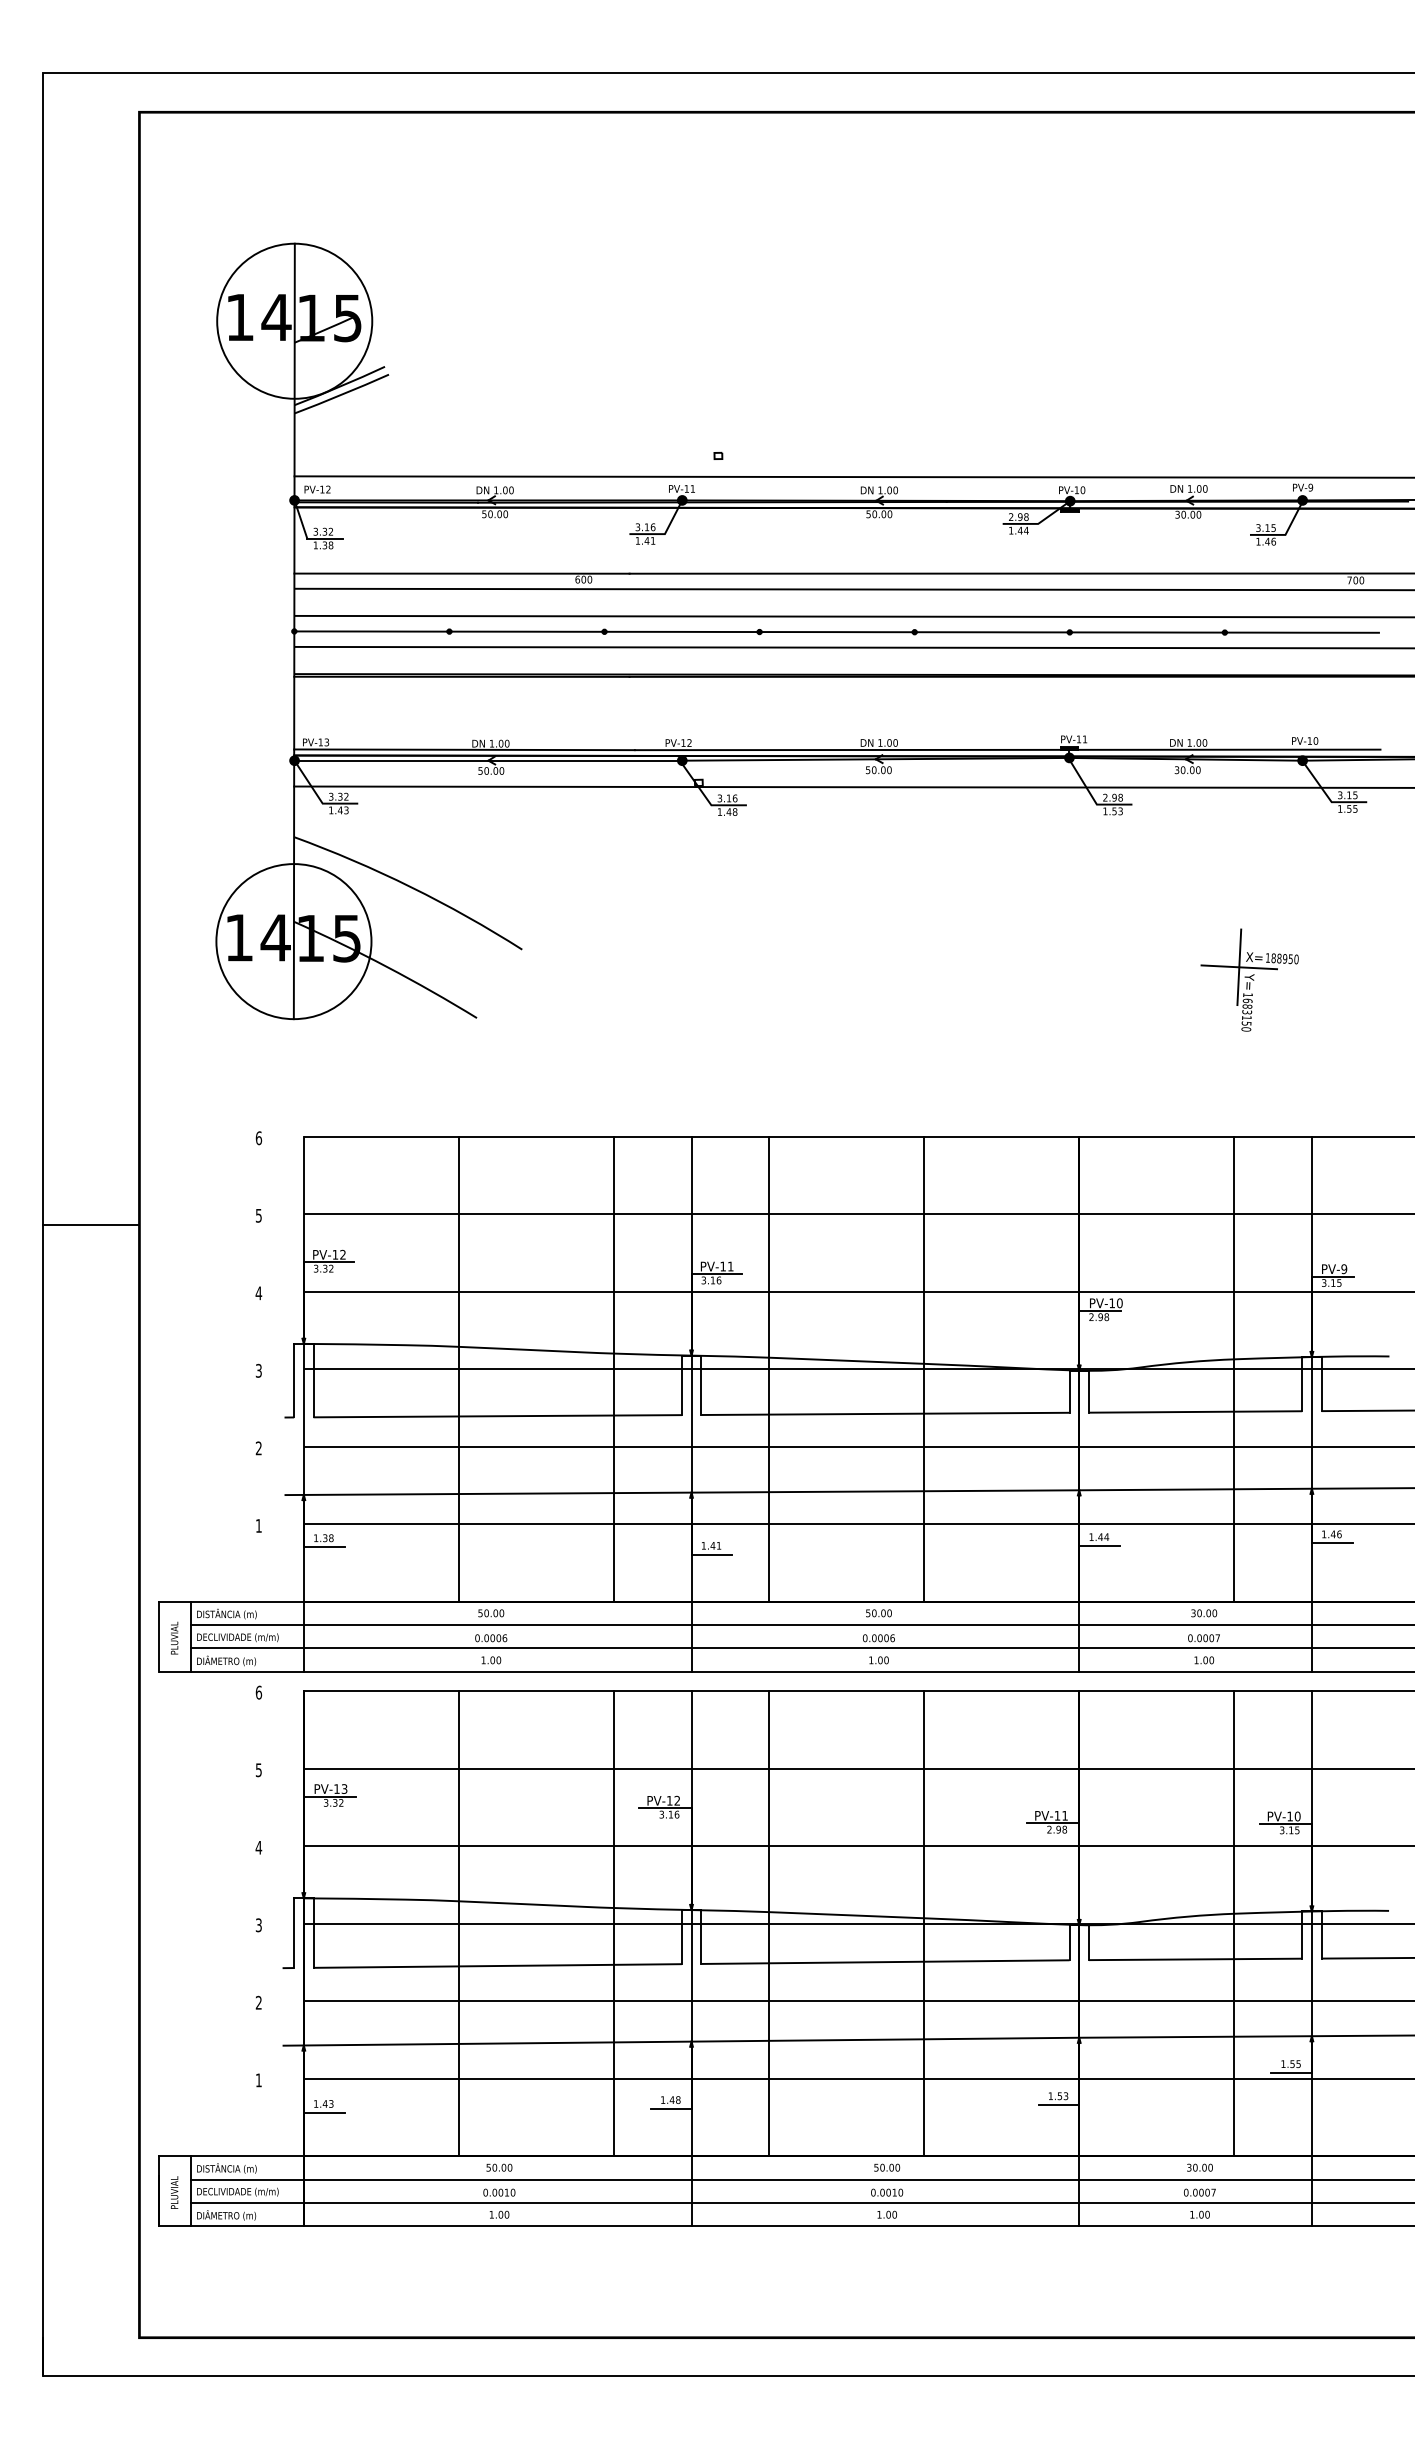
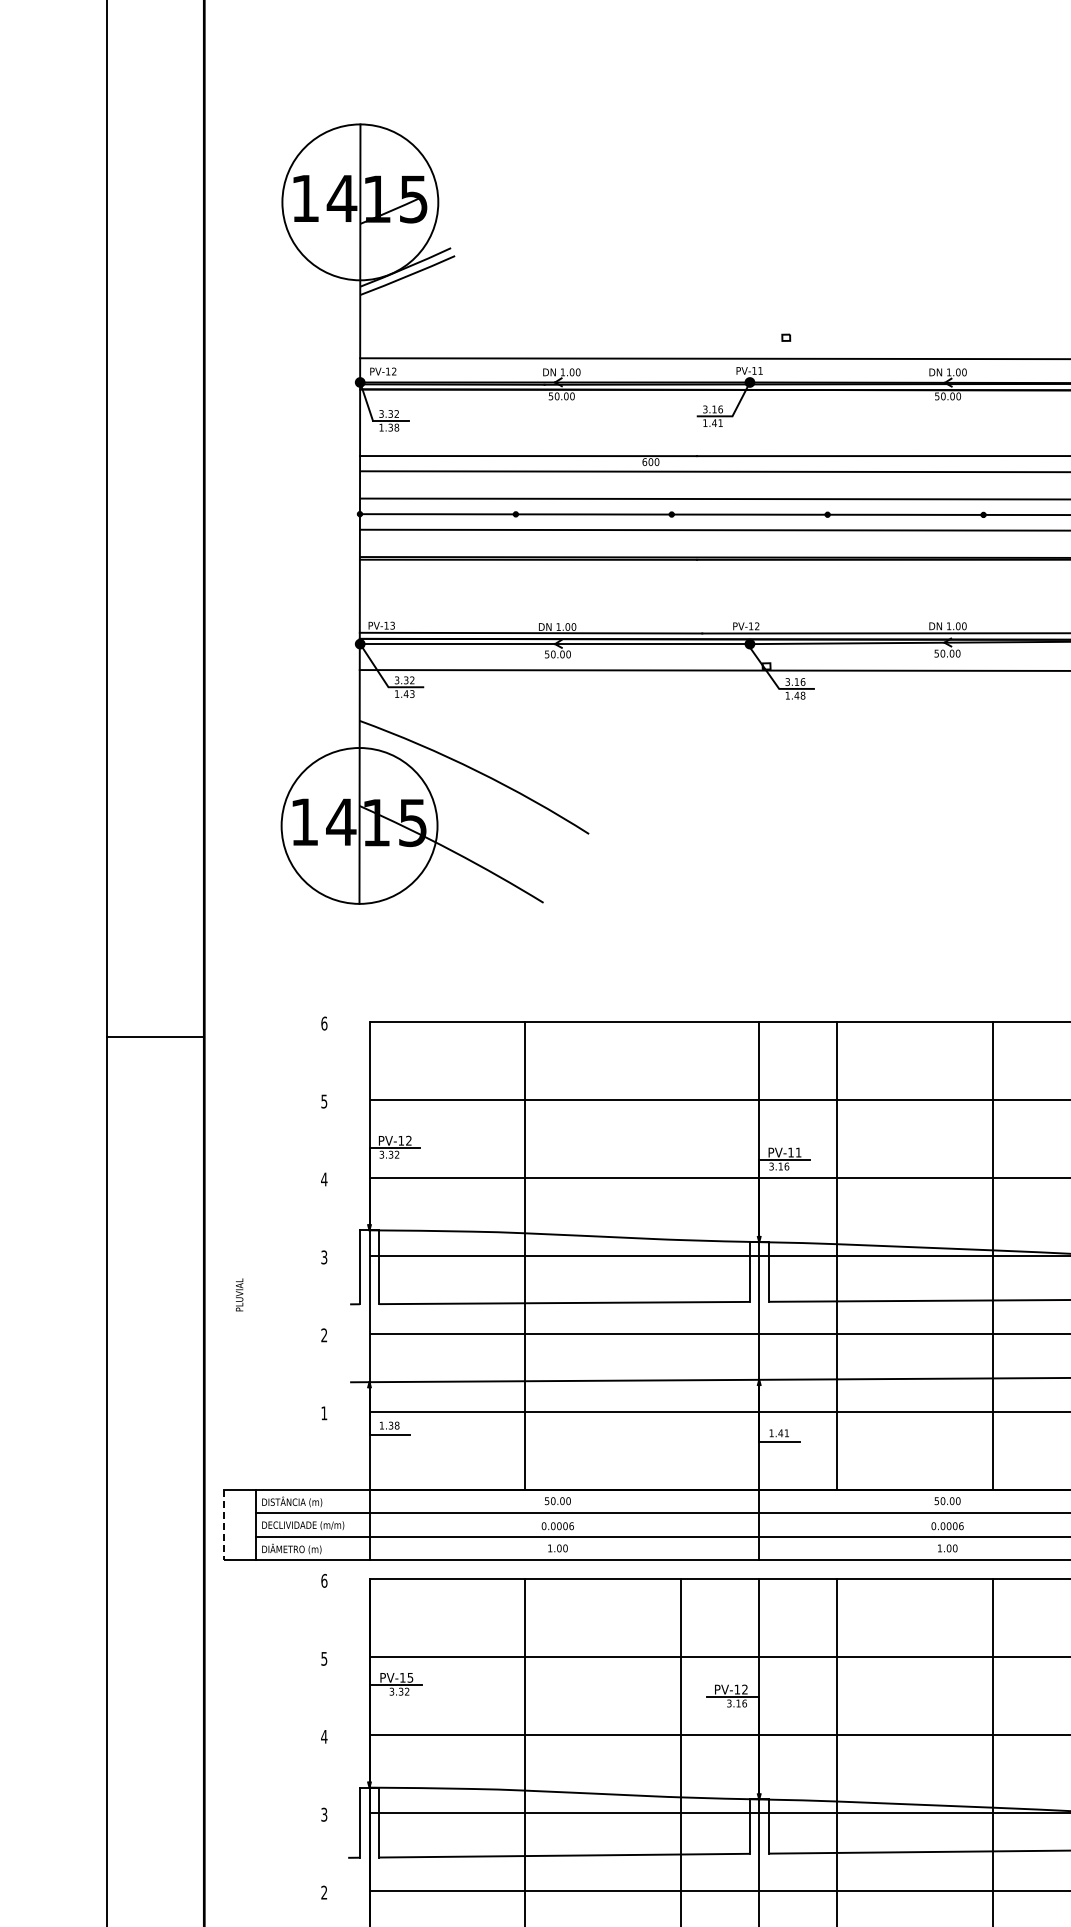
line: (90, 1224) -> (155, 1036), moved
line: (614, 1368) -> (681, 1255), removed
line: (158, 1636) -> (223, 1524), solid -> dashed
text: (174, 1637) -> (239, 1294), moved
text: (344, 1788) -> (410, 1677), PV-13 -> PV-15

